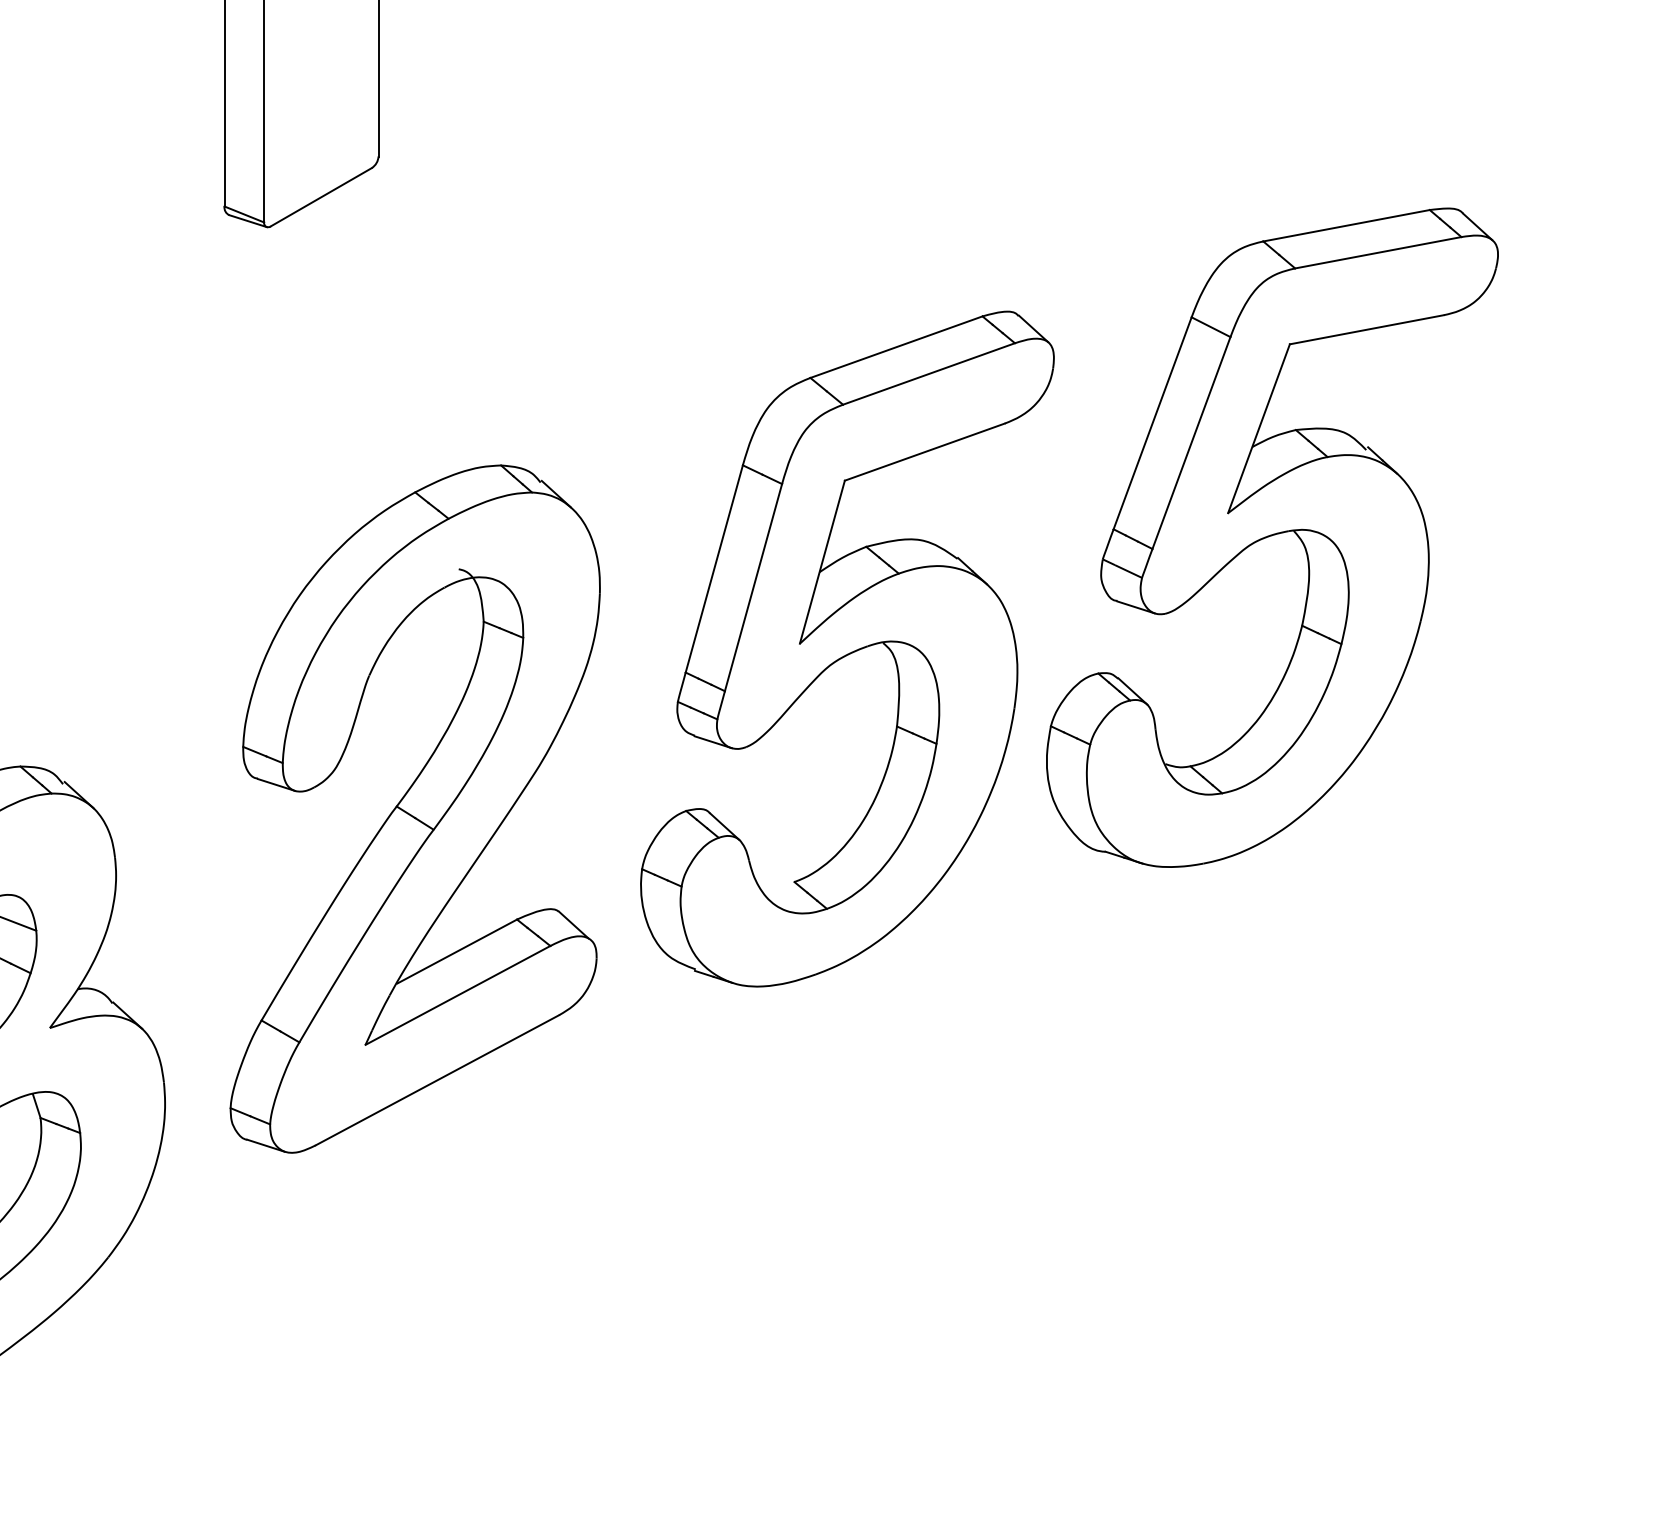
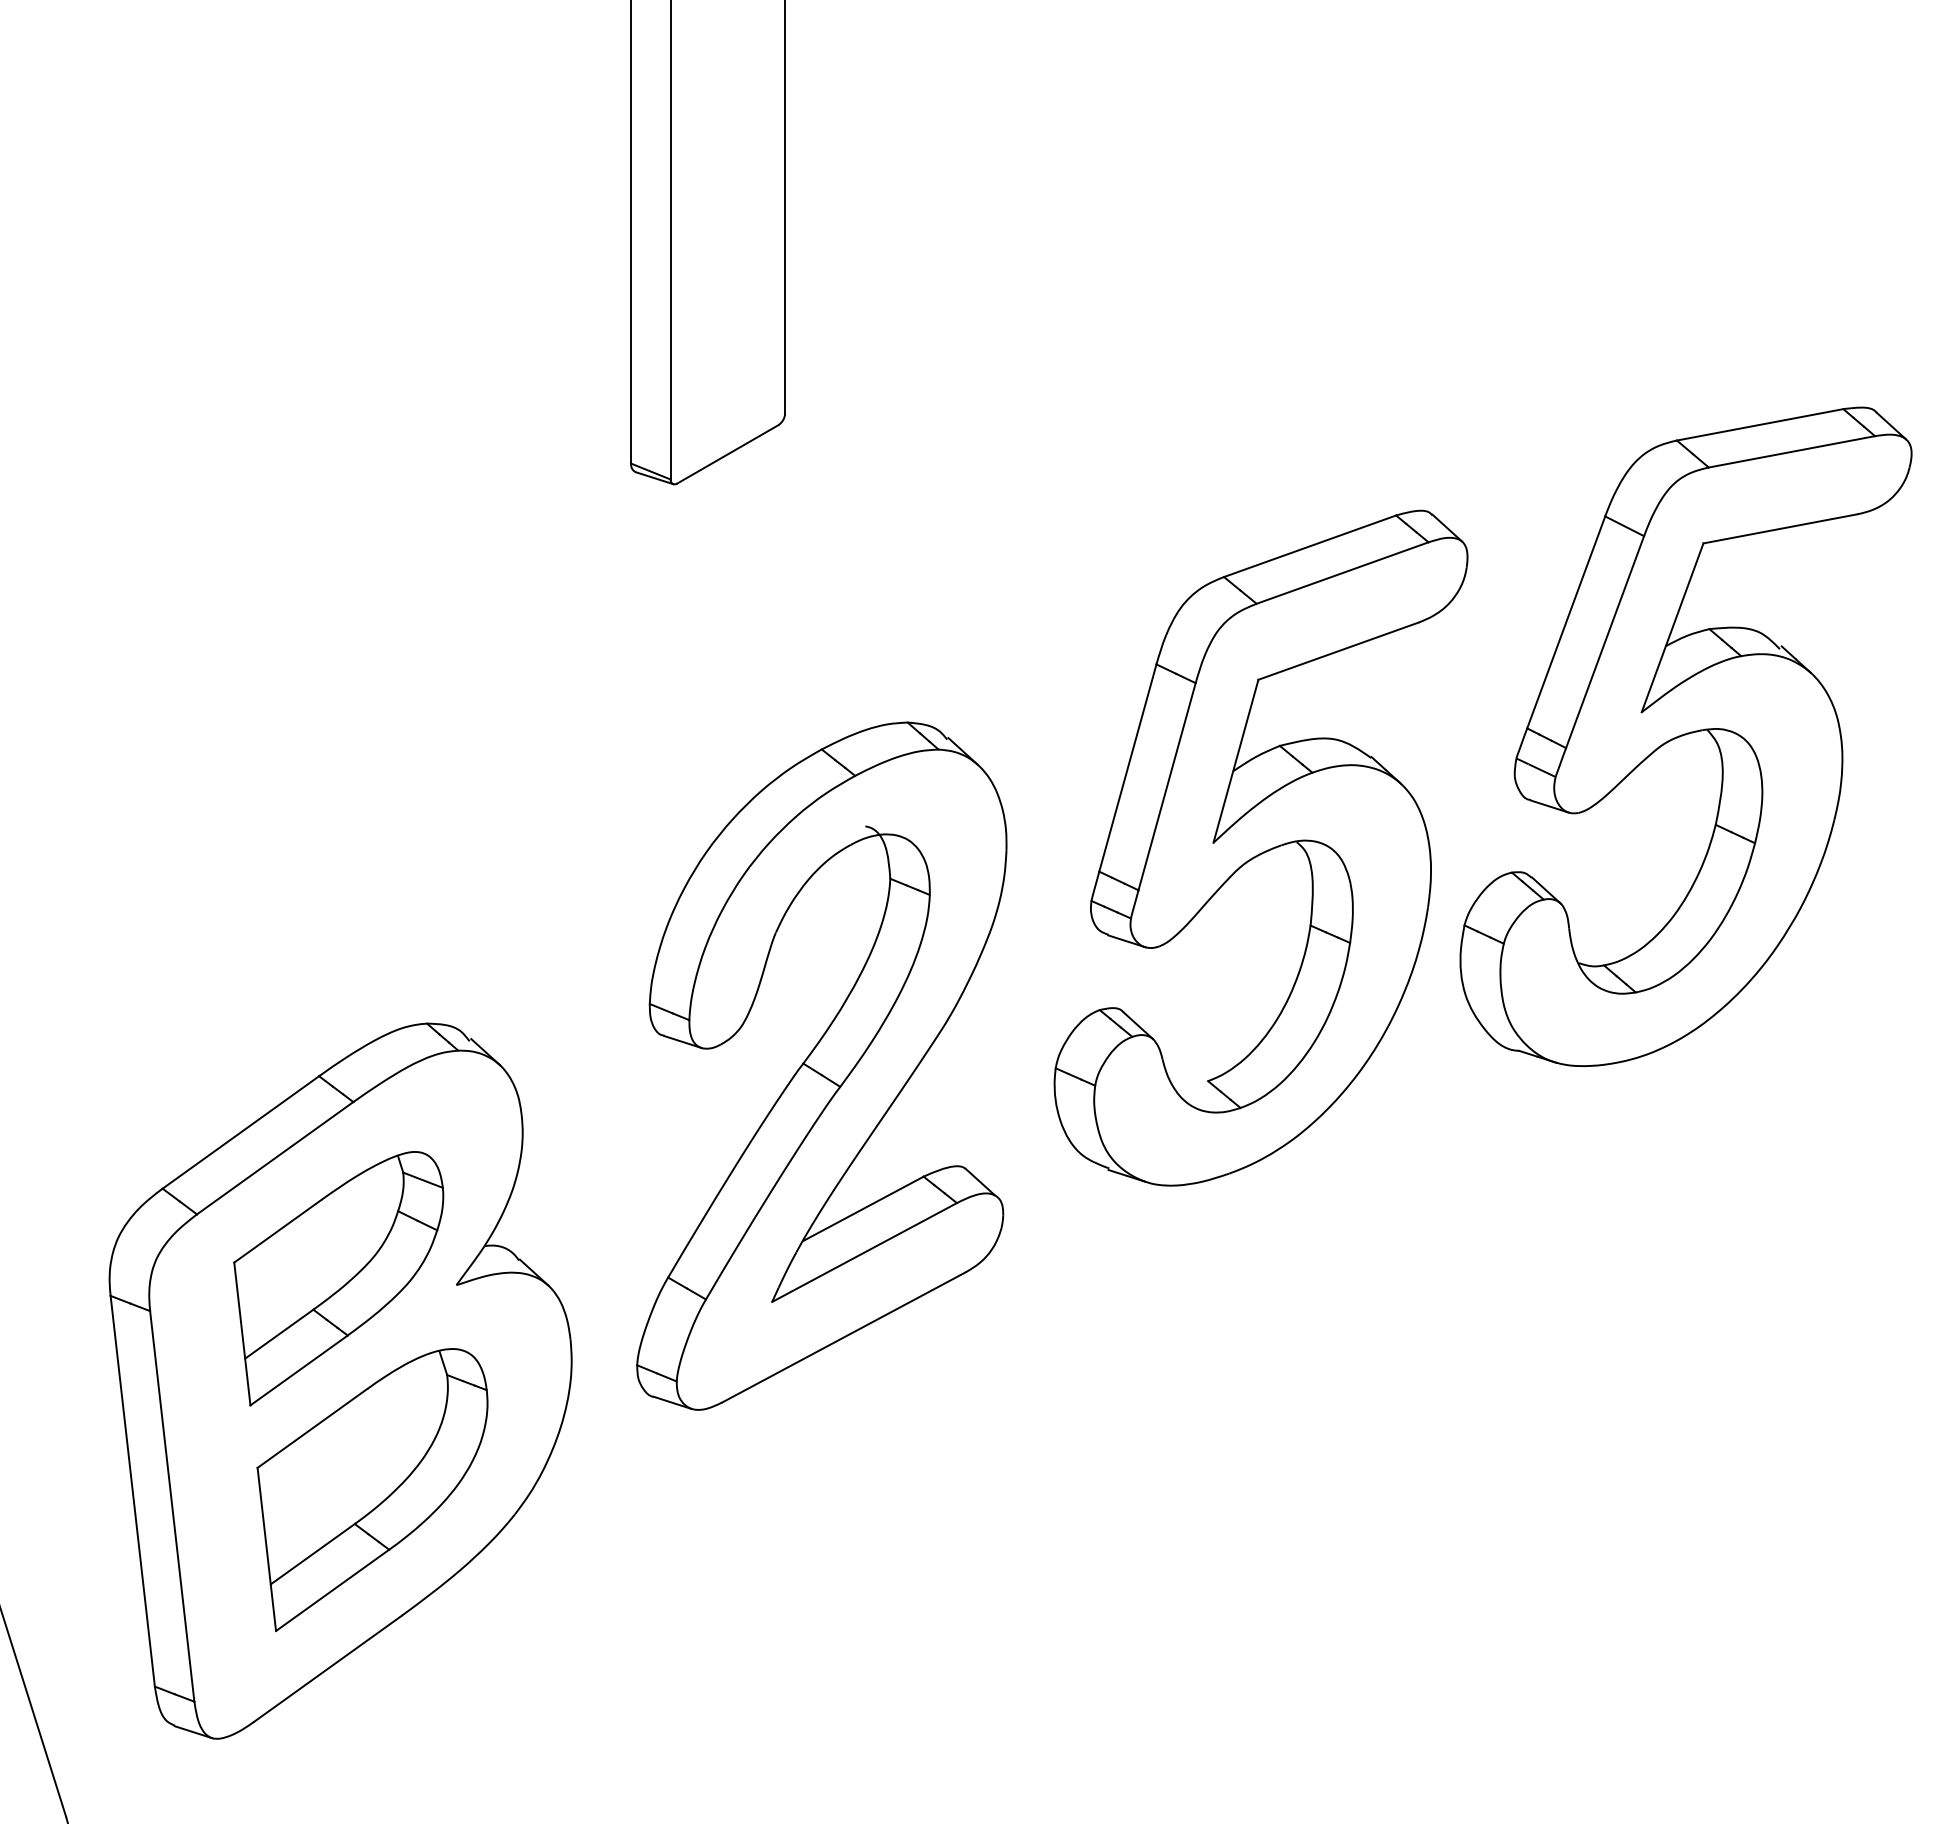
part: (1101, 585) -> (1515, 784), moved

